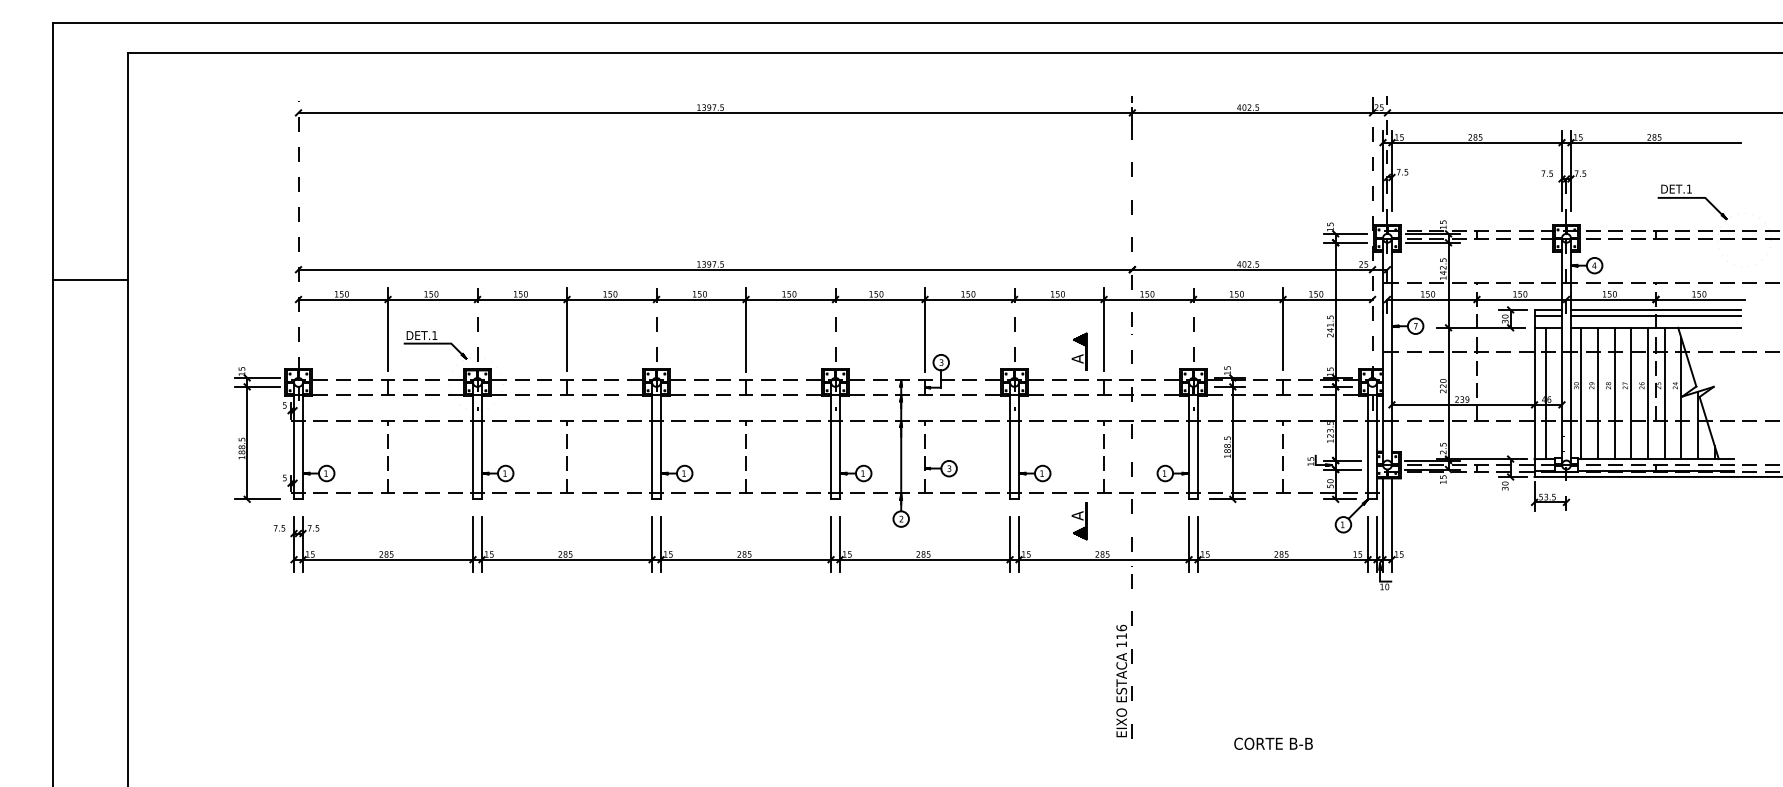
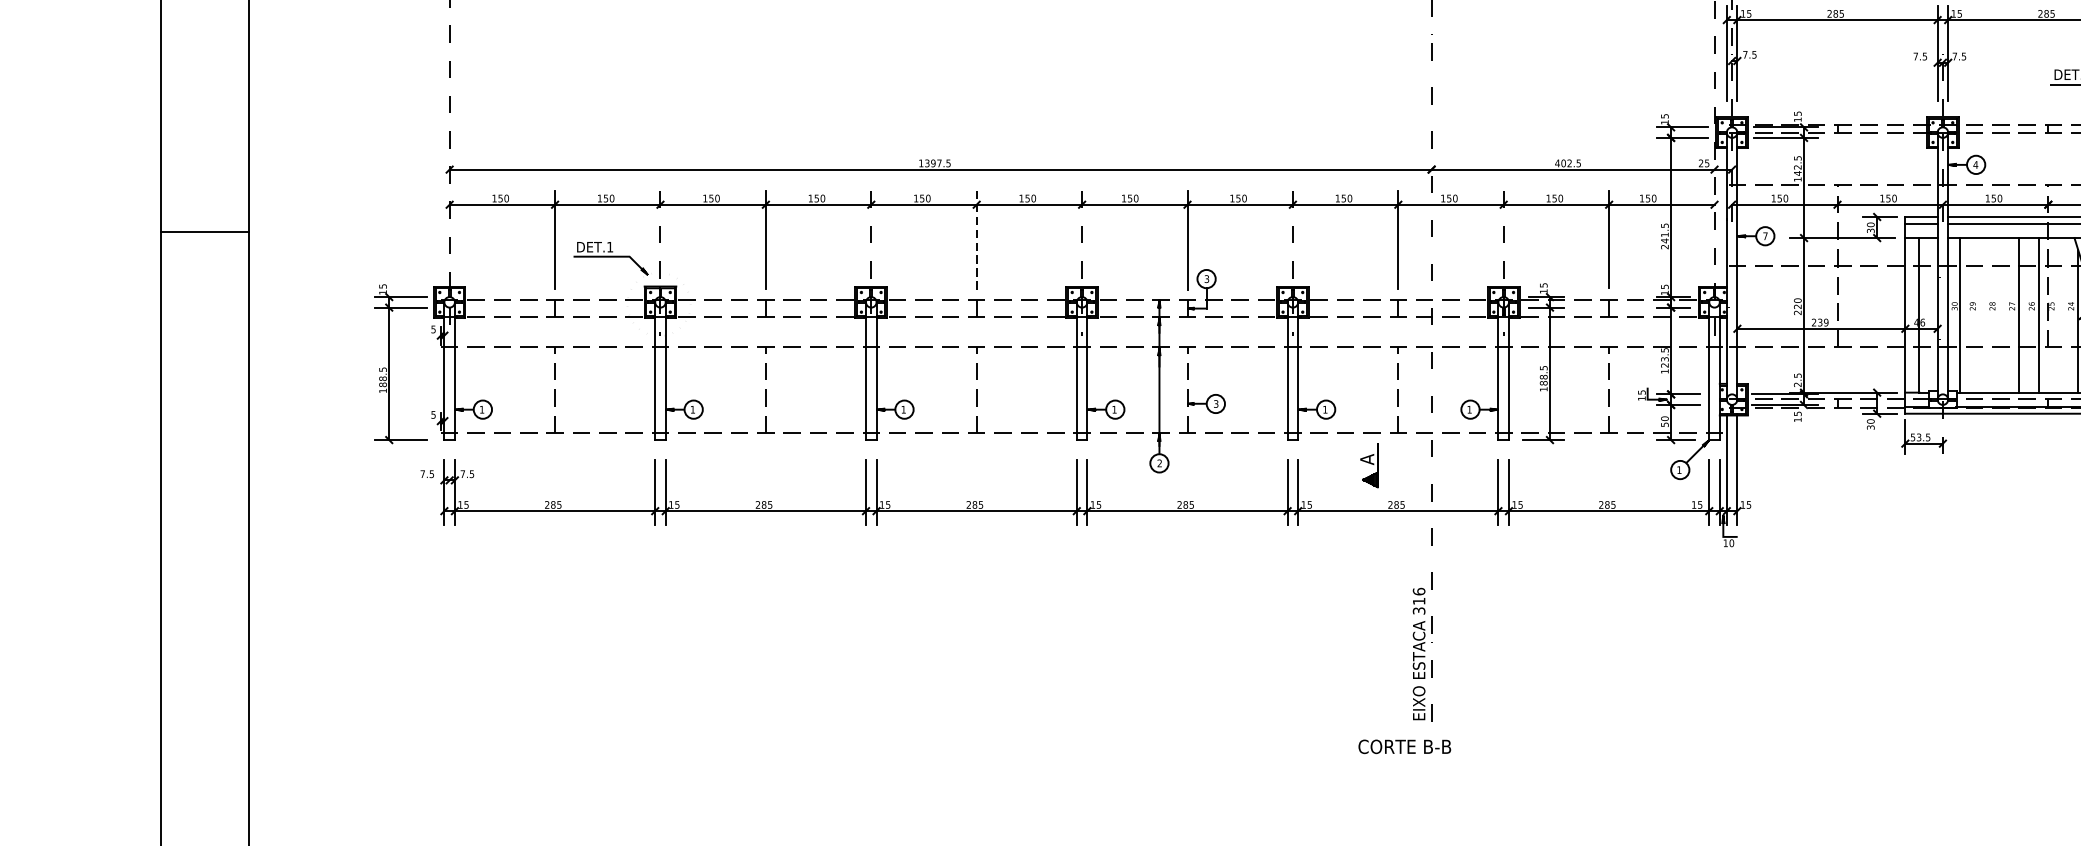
line: (90, 279) -> (204, 231), moved
line: (746, 330) -> (977, 241), solid -> dashed
part: (1079, 351) -> (1369, 265), removed
line: (1597, 393) -> (1979, 315), removed
line: (1614, 393) -> (1999, 315), removed
line: (1664, 393) -> (2058, 315), removed
text: (1121, 644) -> (1418, 611), 116 -> 316
text: (1273, 743) -> (1404, 746), moved

